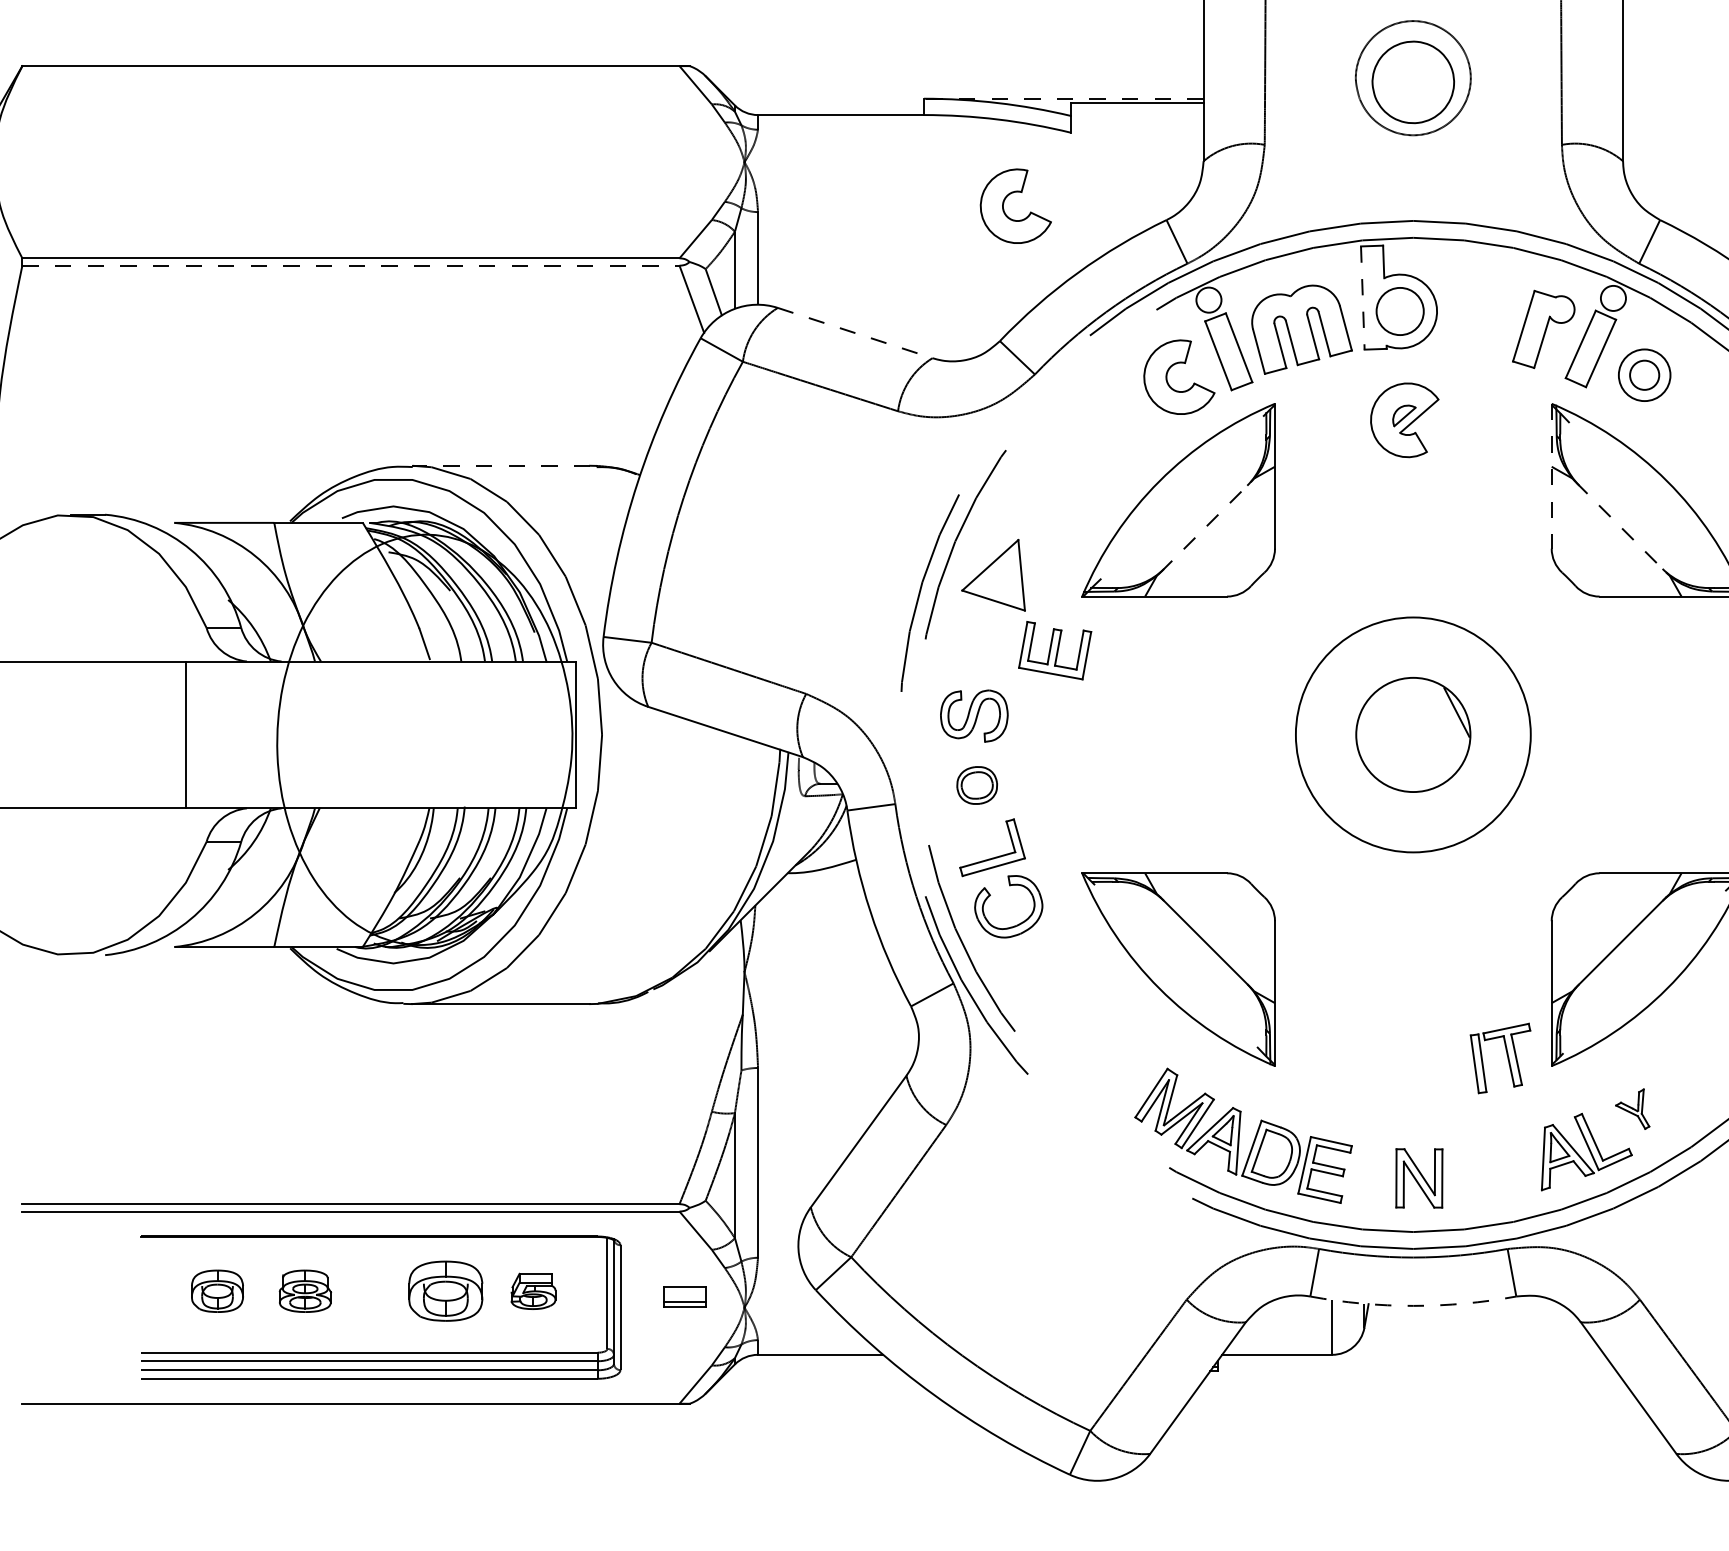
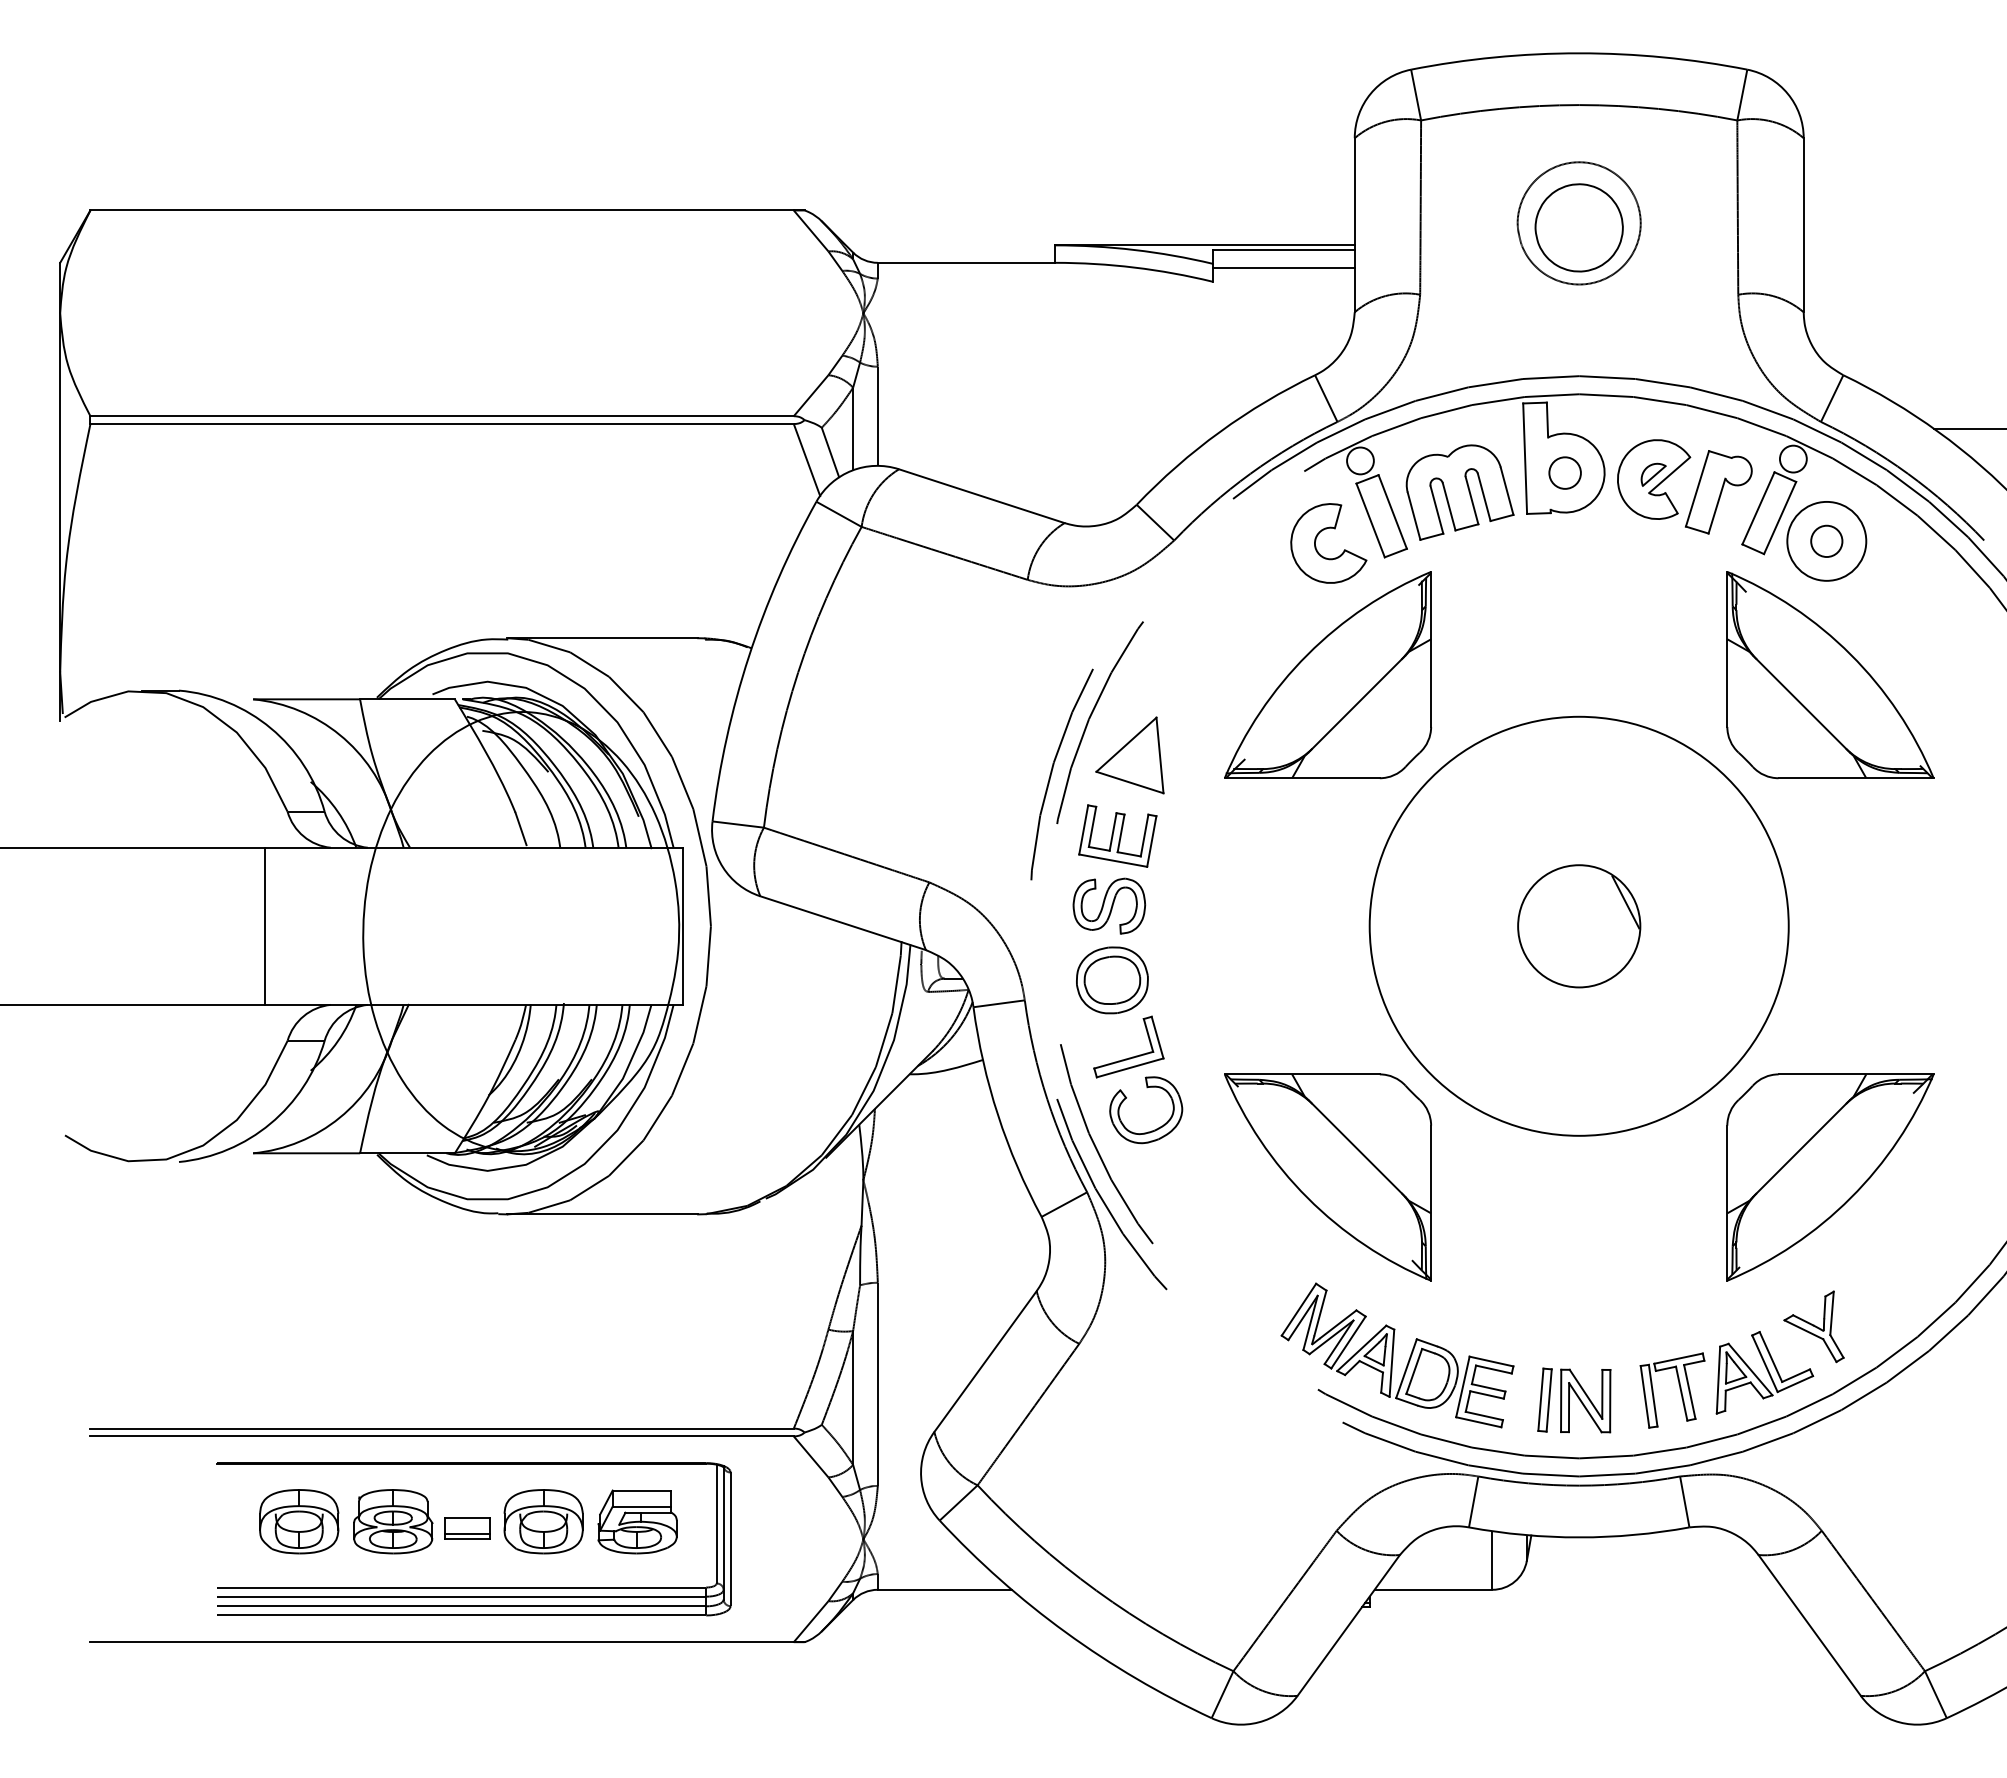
line: (1064, 98) -> (1205, 245), dashed -> solid
line: (1137, 119) -> (1283, 267), added
part: (1004, 203) -> (1141, 357), removed
line: (351, 266) -> (442, 424), dashed -> solid
line: (1363, 298) -> (1525, 459), dashed -> solid
circle: (1399, 310) -> (1564, 472), size x0.62
line: (855, 333) -> (982, 496), dashed -> solid
circle: (1644, 374) -> (1826, 540), size x1.43
part: (1405, 420) -> (1654, 479), moved
line: (500, 466) -> (602, 638), dashed -> solid
line: (1551, 476) -> (1727, 649), dashed -> solid
line: (1206, 526) -> (1357, 703), dashed -> solid
line: (1621, 527) -> (1801, 704), dashed -> solid
part: (1054, 650) -> (1117, 835), moved
circle: (1412, 734) -> (1578, 925), size x1.67
part: (977, 785) -> (1112, 980), size x1.67
part: (1507, 1057) -> (1679, 1389), moved
part: (1632, 1108) -> (1813, 1326), size x1.67
part: (1380, 1177) -> (1544, 1399), added
part: (217, 1291) -> (299, 1521), size x1.43
part: (305, 1291) -> (393, 1521), size x1.43
part: (533, 1291) -> (637, 1521), size x1.67
part: (684, 1297) -> (467, 1528), moved
arc: (1413, 1305) -> (1579, 1537), dashed -> solid

